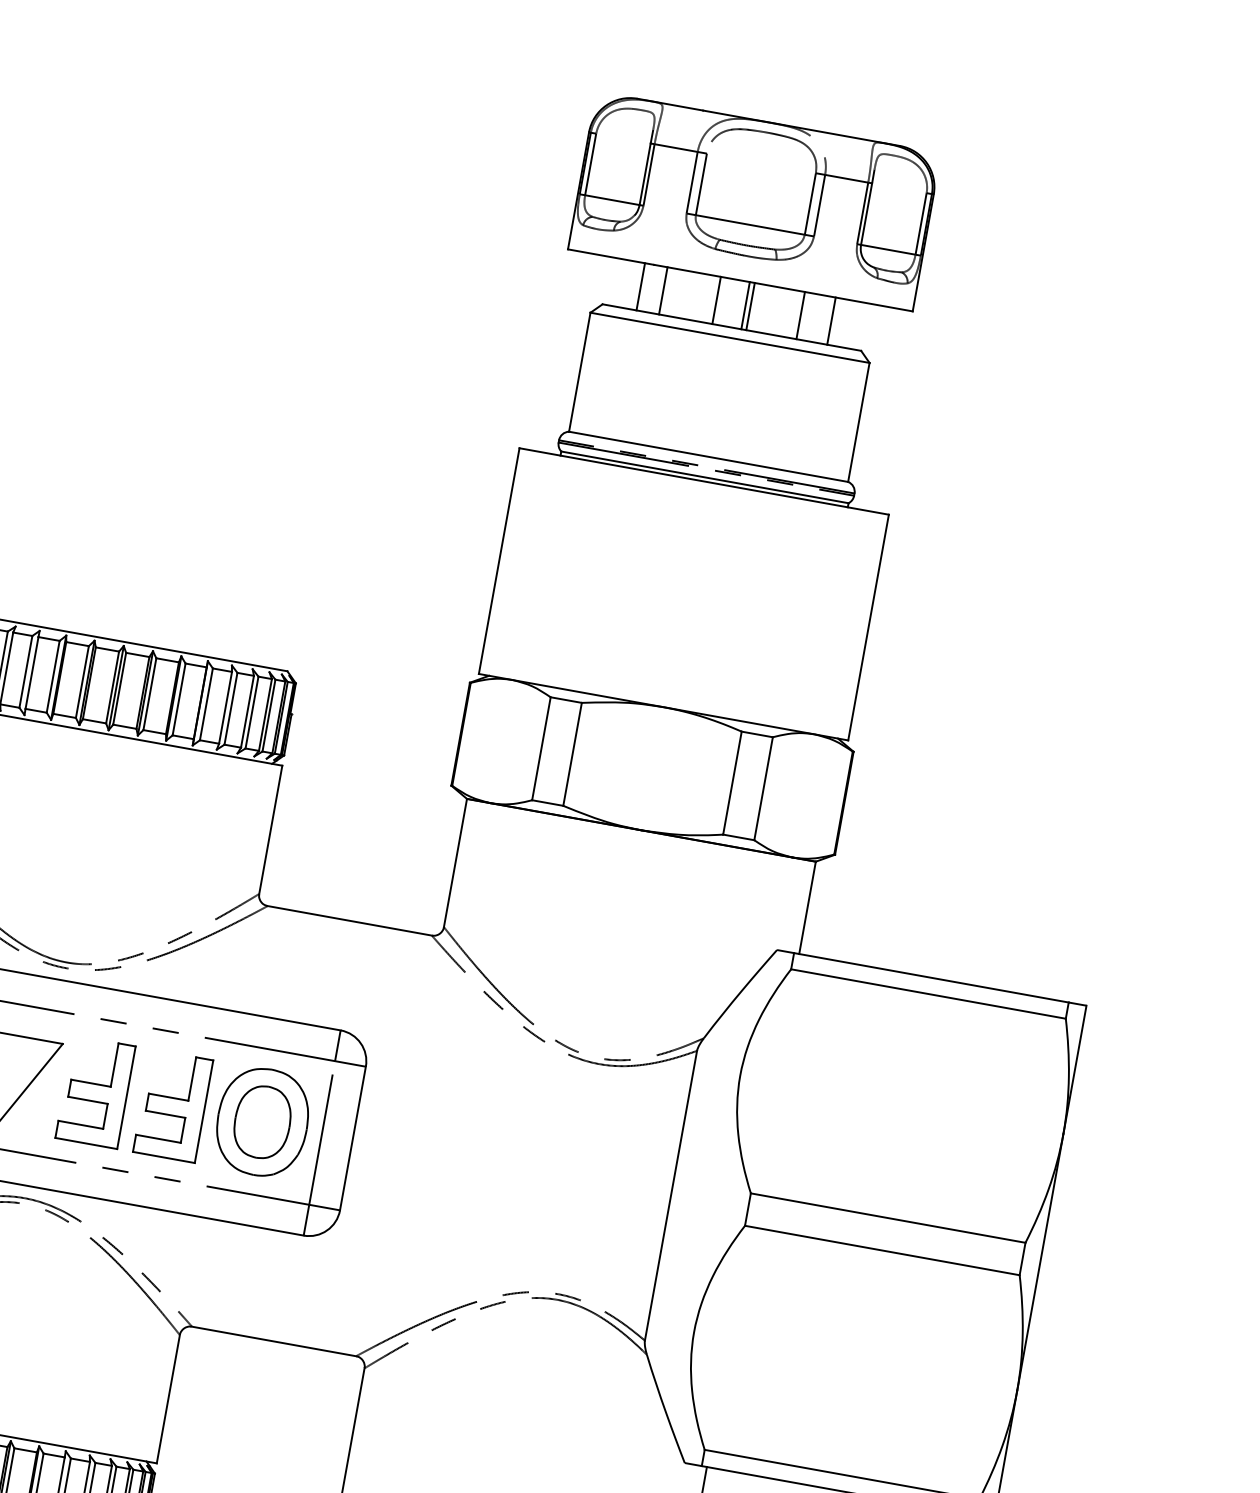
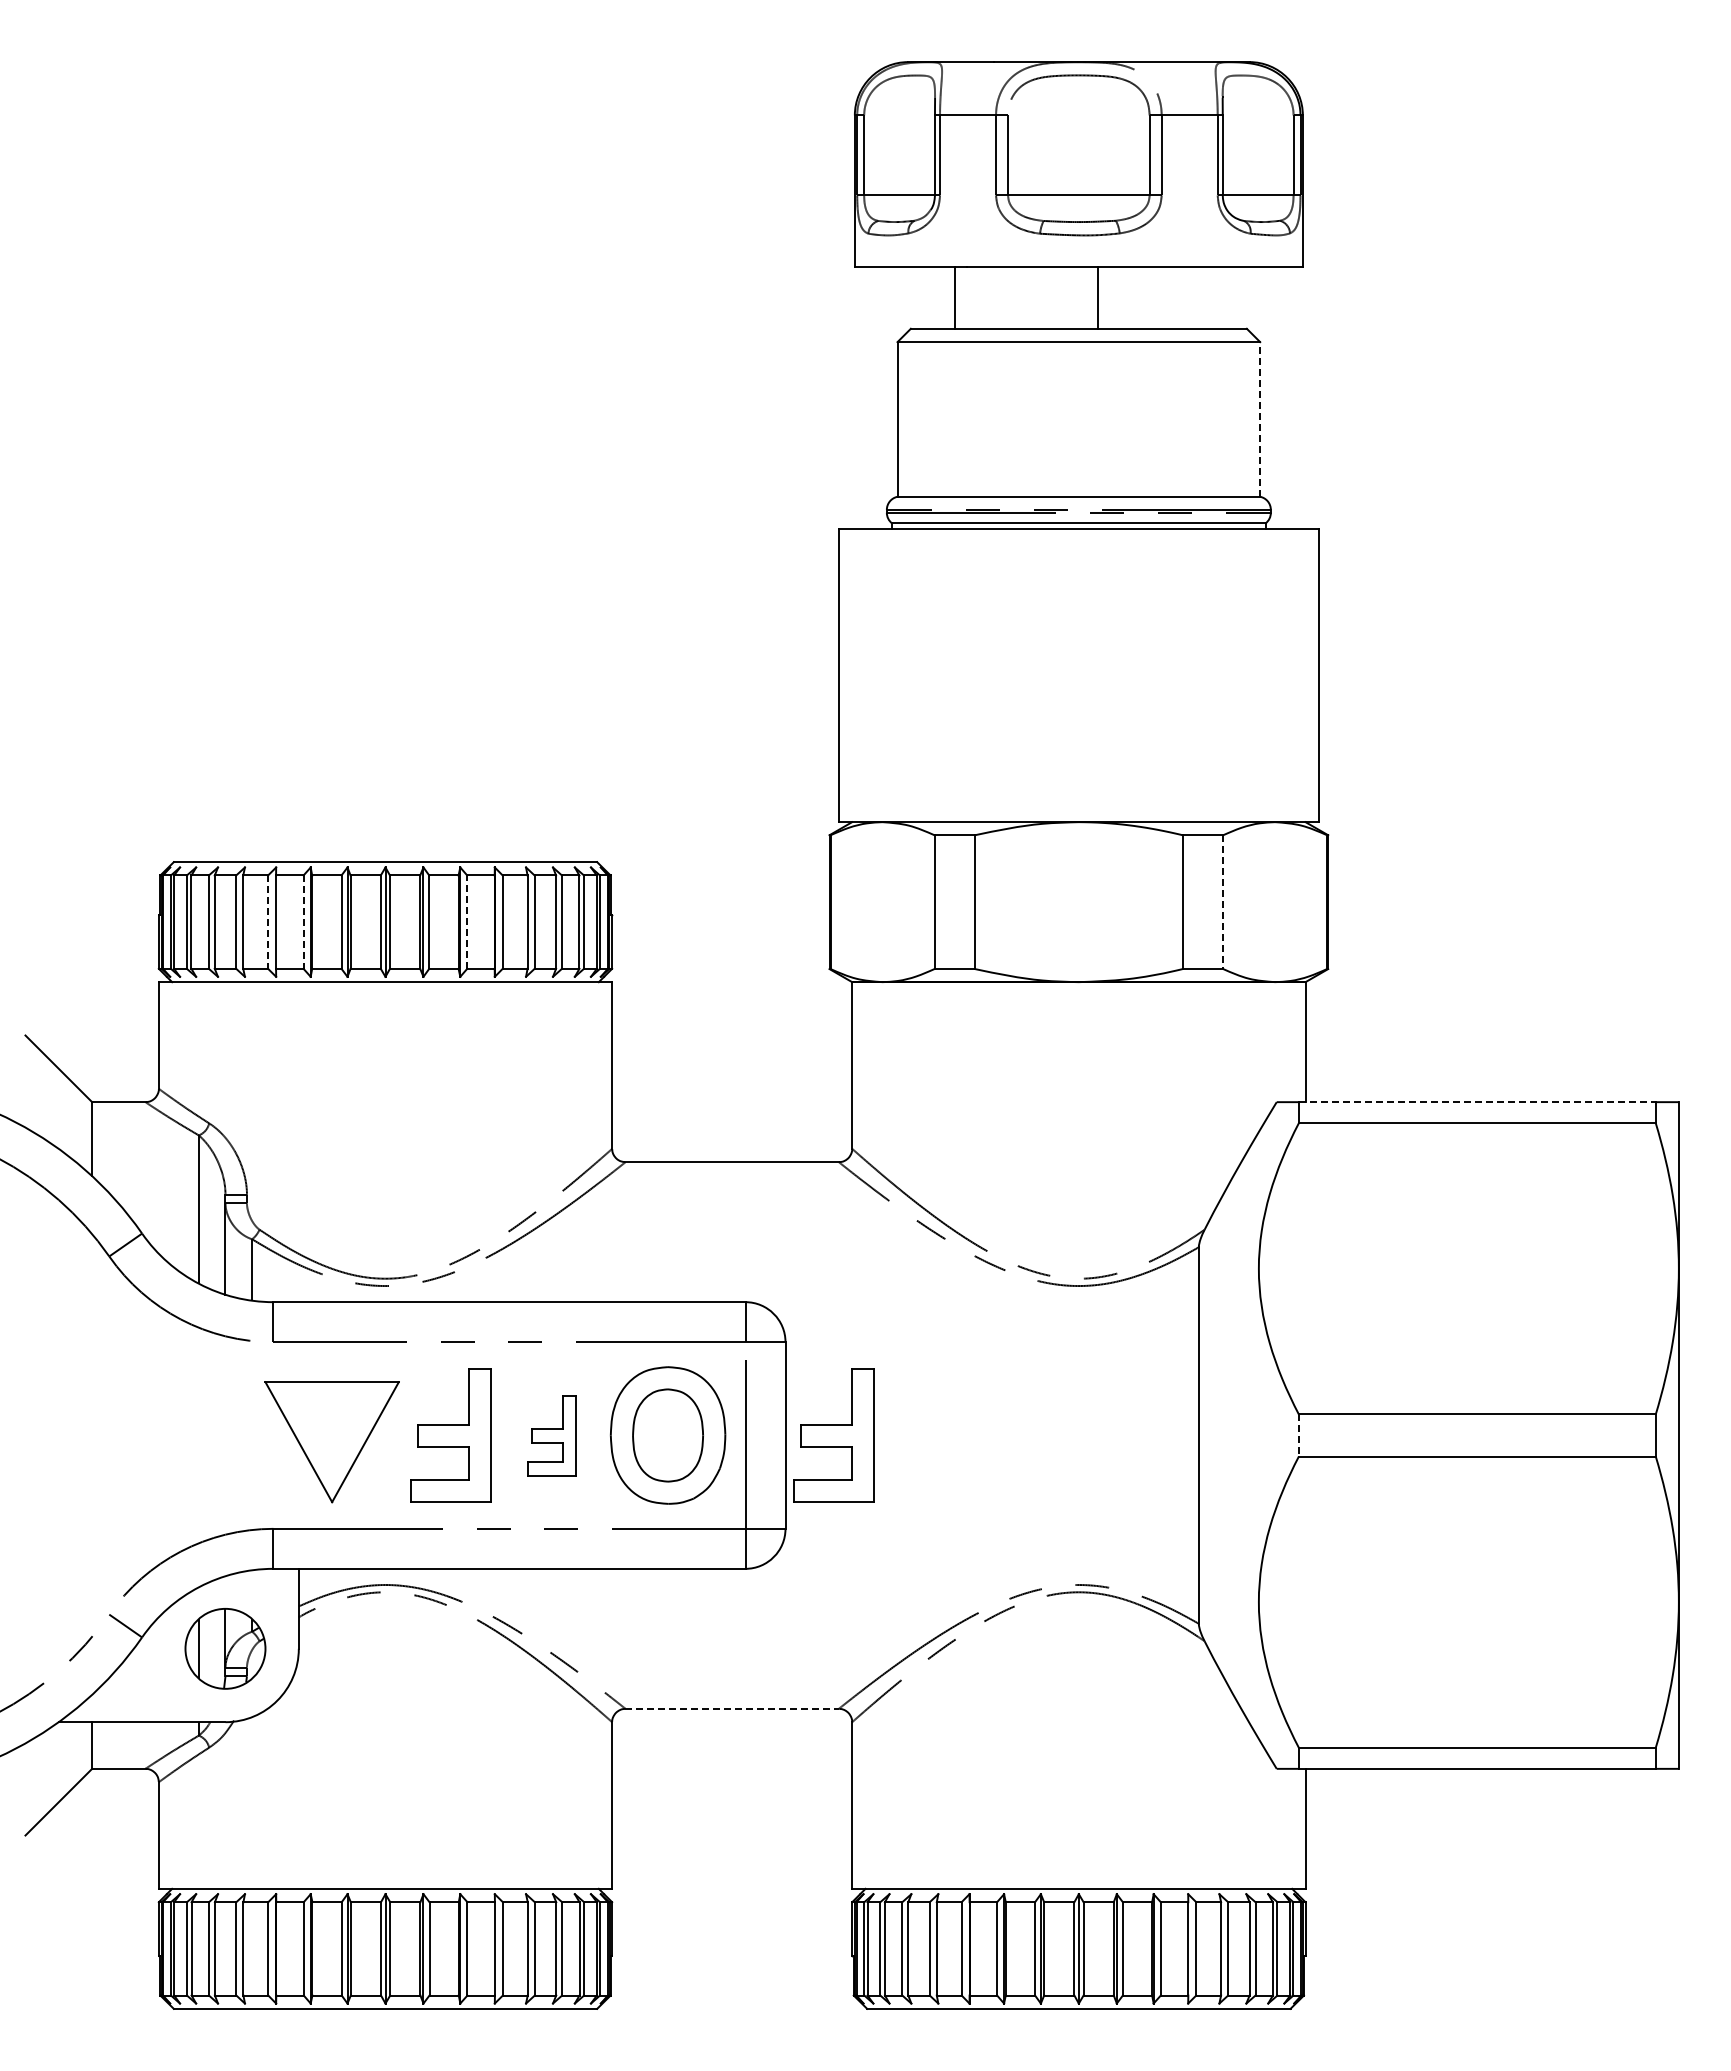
line: (663, 290) -> (984, 297), removed
line: (716, 299) -> (1053, 297), removed
line: (745, 305) -> (1091, 297), removed
line: (800, 315) -> (1162, 297), removed
line: (831, 320) -> (1202, 297), removed
line: (859, 421) -> (1260, 418), solid -> dashed
line: (26, 672) -> (268, 922), solid -> dashed
line: (53, 677) -> (303, 922), solid -> dashed
line: (179, 699) -> (467, 922), solid -> dashed
line: (763, 789) -> (1223, 902), solid -> dashed
line: (931, 978) -> (1477, 1102), solid -> dashed
part: (172, 1106) -> (551, 1435), size x0.6
part: (389, 1145) -> (833, 1435), added
line: (747, 1210) -> (1298, 1436), solid -> dashed
line: (274, 1341) -> (732, 1708), solid -> dashed

